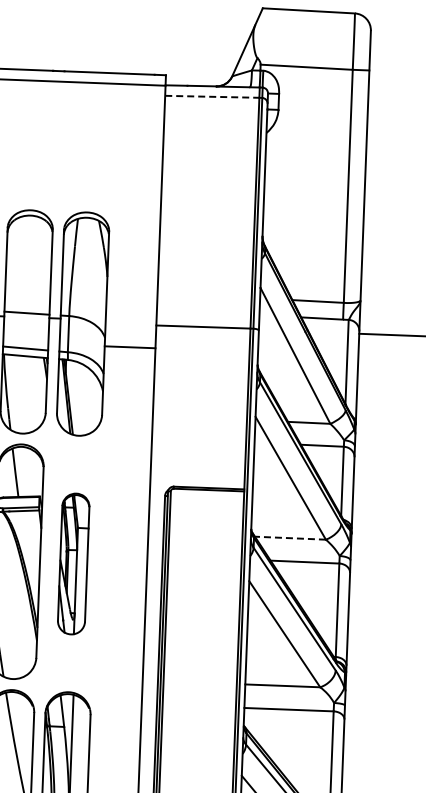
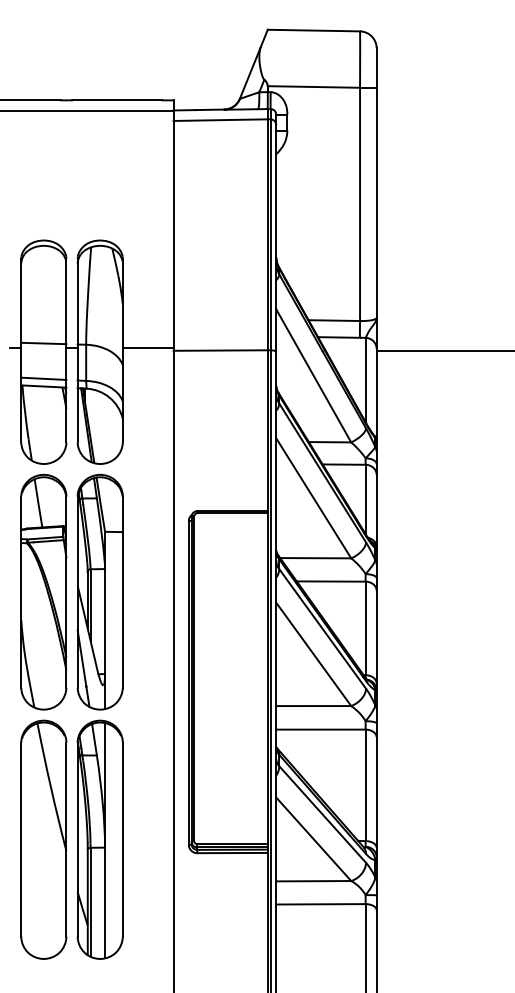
line: (213, 97) -> (221, 120), dashed -> solid
line: (129, 347) -> (147, 347), moved
line: (290, 538) -> (315, 558), dashed -> solid
part: (73, 564) -> (99, 592), size x1.67

